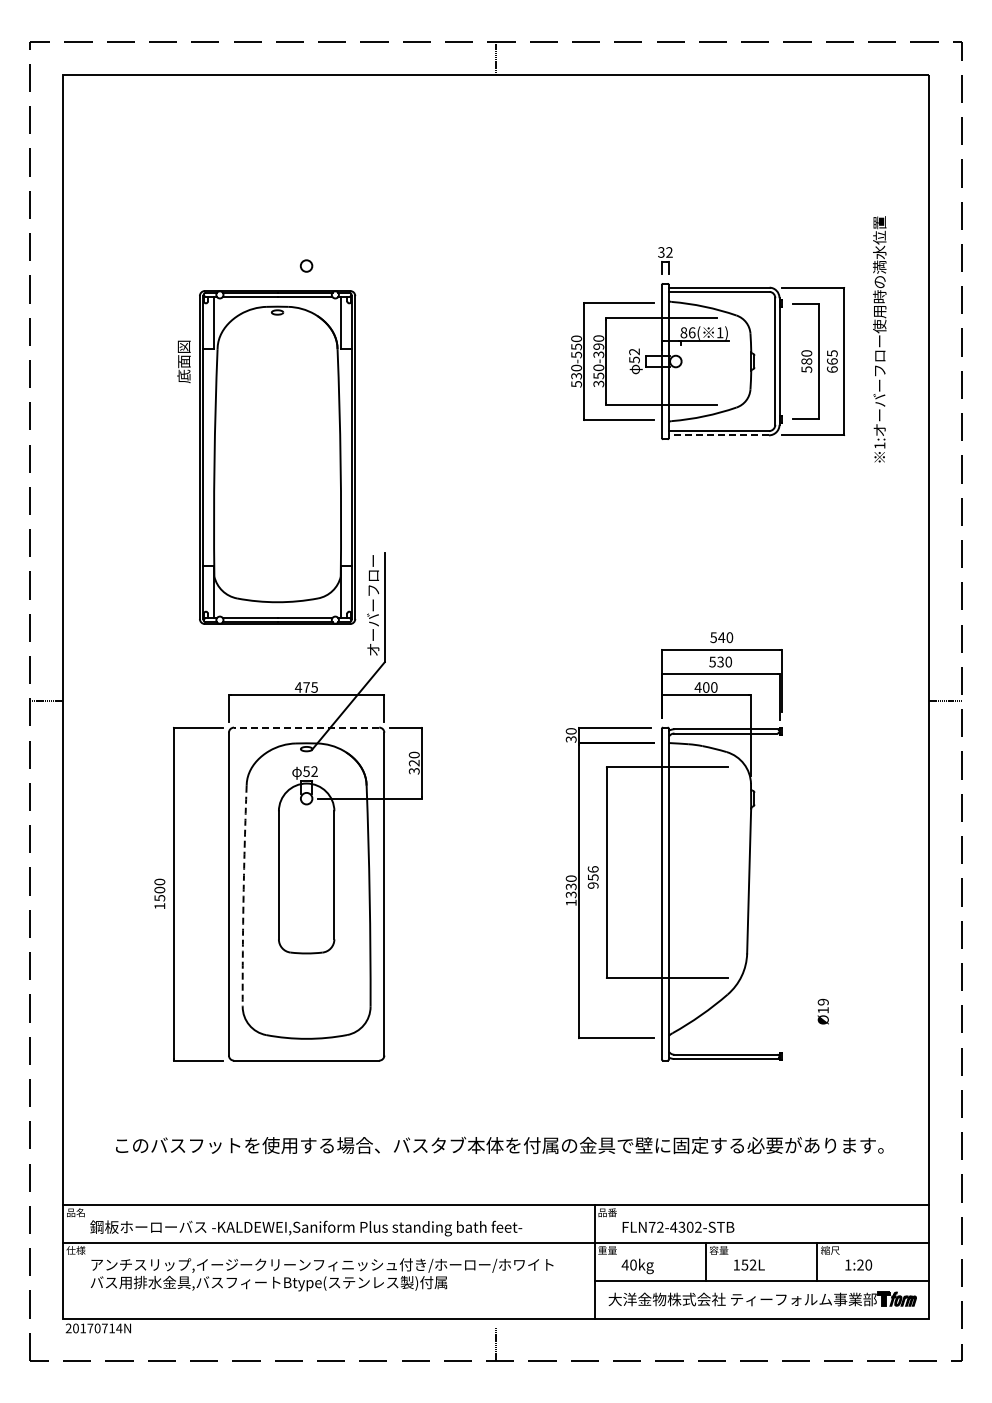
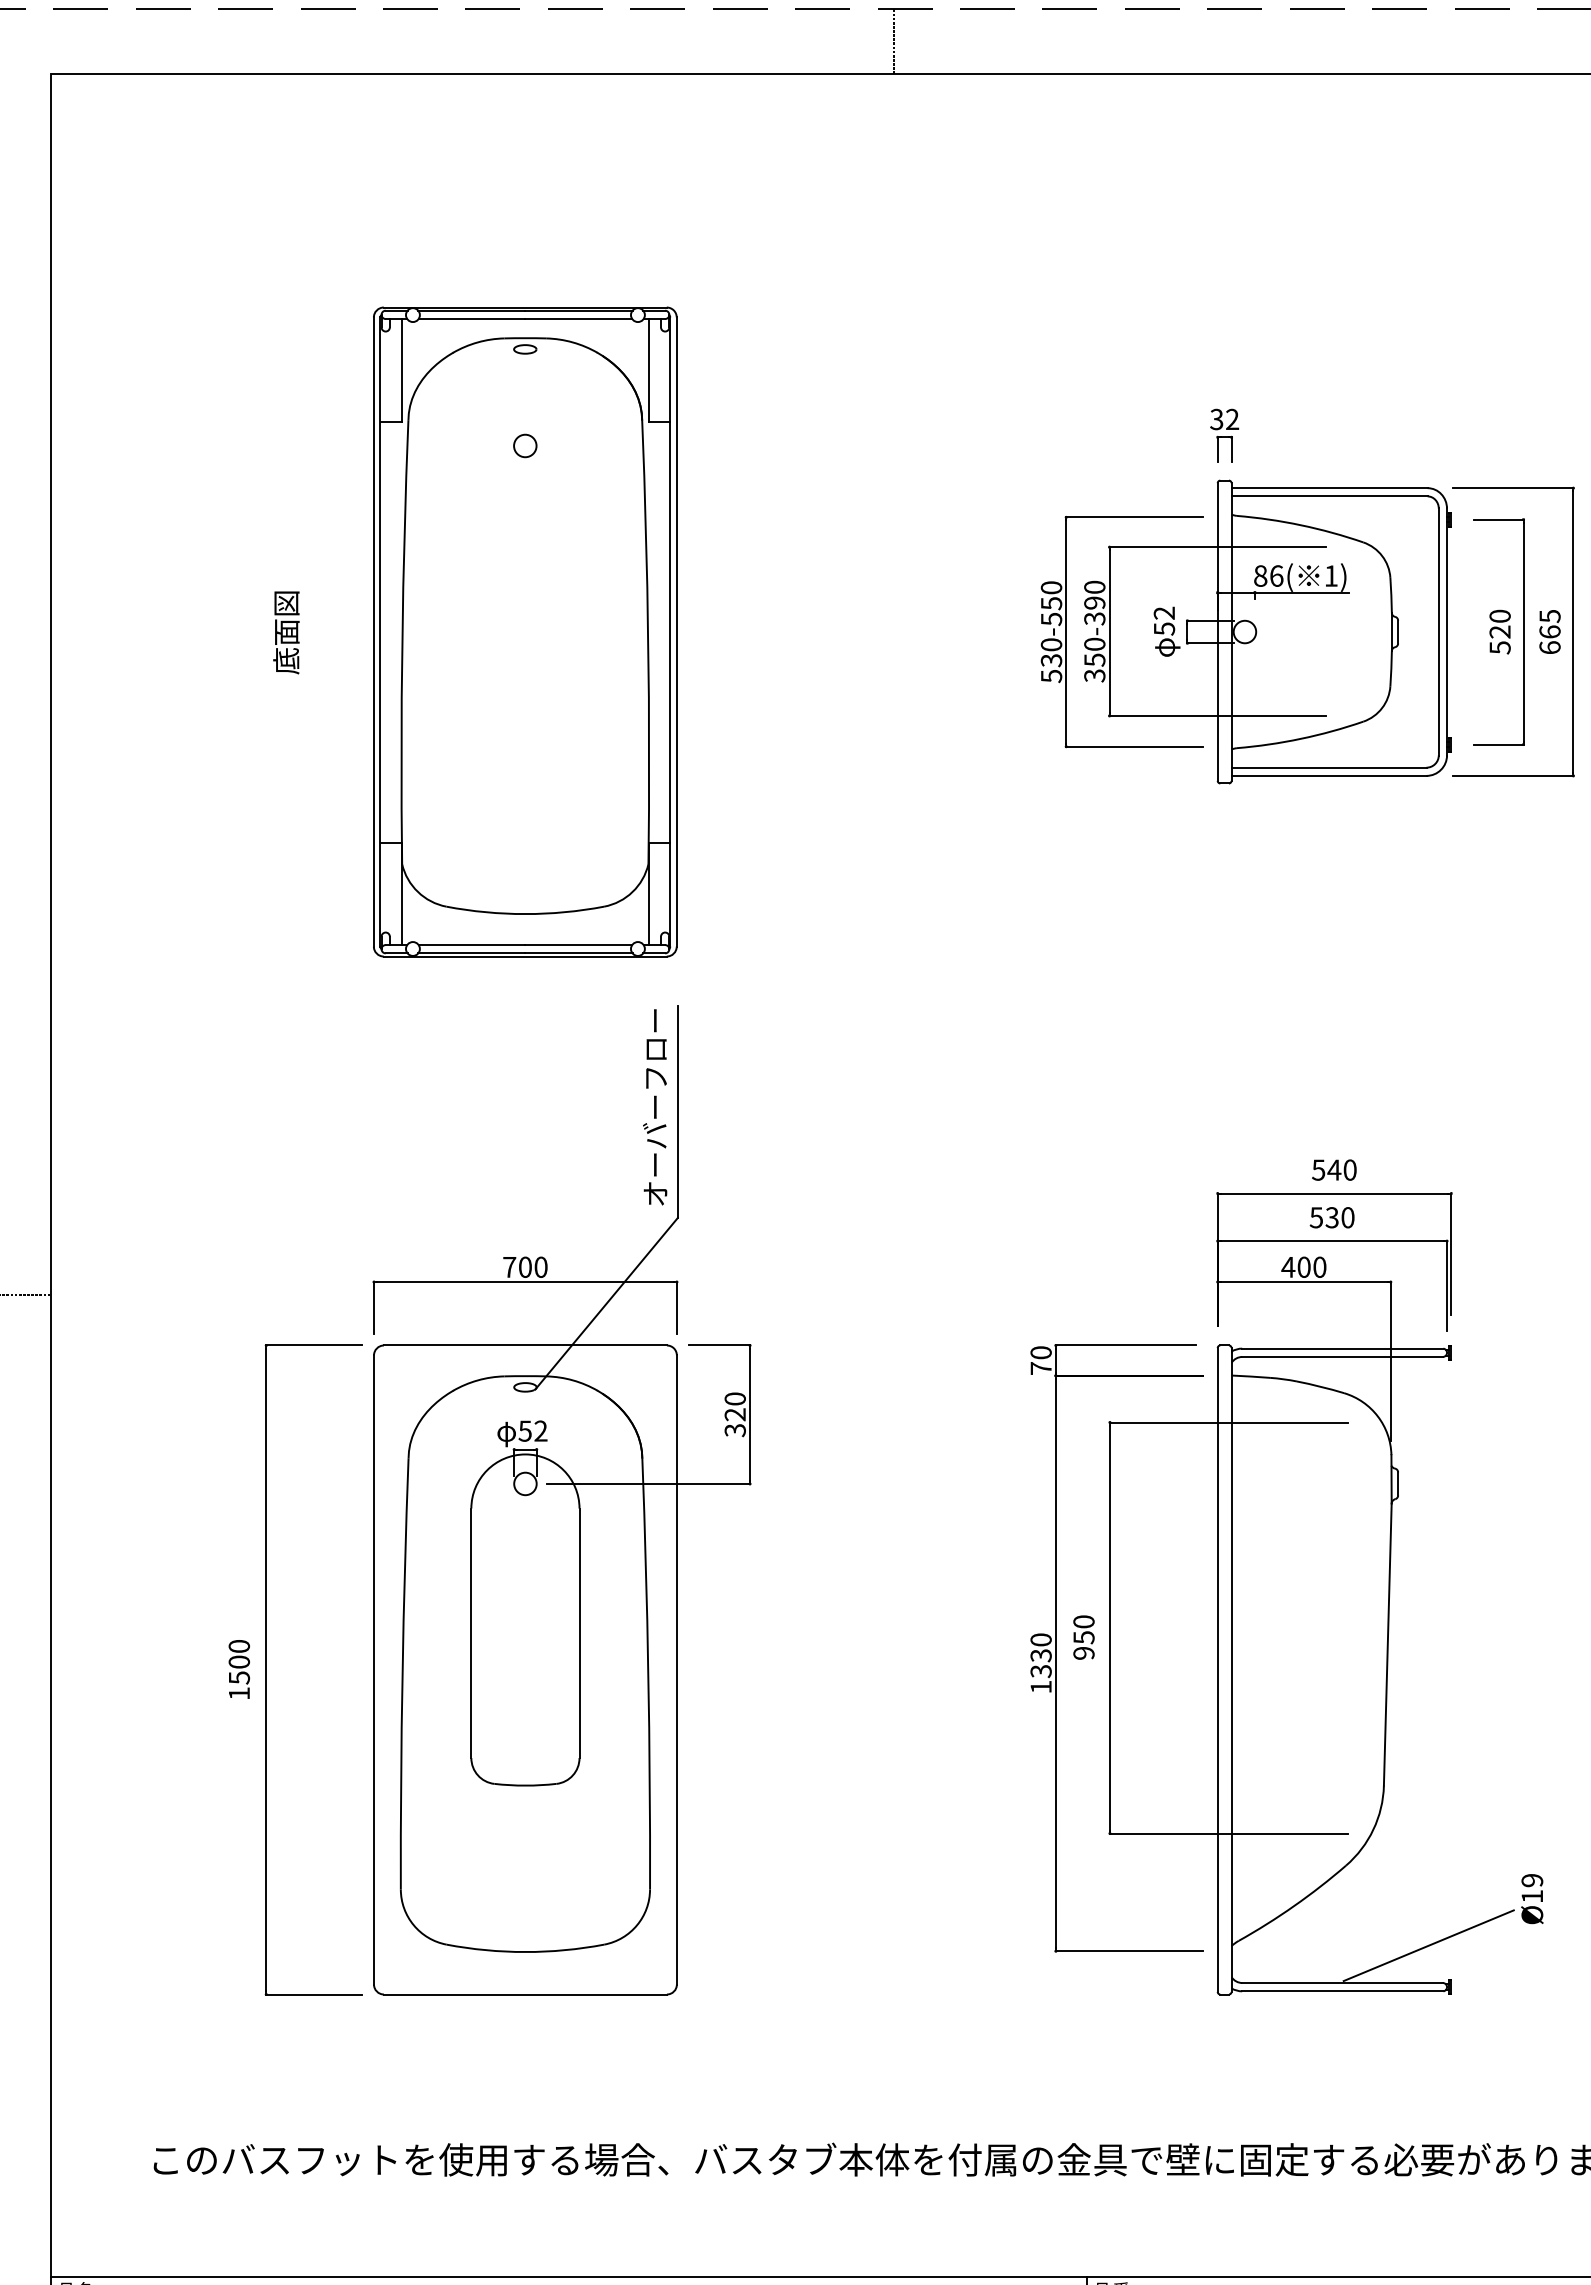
text: (806, 361) -> (1499, 631), 580 -> 520
line: (718, 435) -> (1328, 776), dashed -> solid
part: (277, 457) -> (525, 631), moved
text: (305, 687) -> (523, 1267), 475 -> 700
line: (306, 727) -> (525, 1345), dashed -> solid
text: (570, 739) -> (1039, 1368), 30 -> 70
text: (592, 869) -> (1082, 1621), 956 -> 950
arc: (243, 896) -> (402, 1674), dashed -> solid
line: (769, 1035) -> (1427, 1945), added

